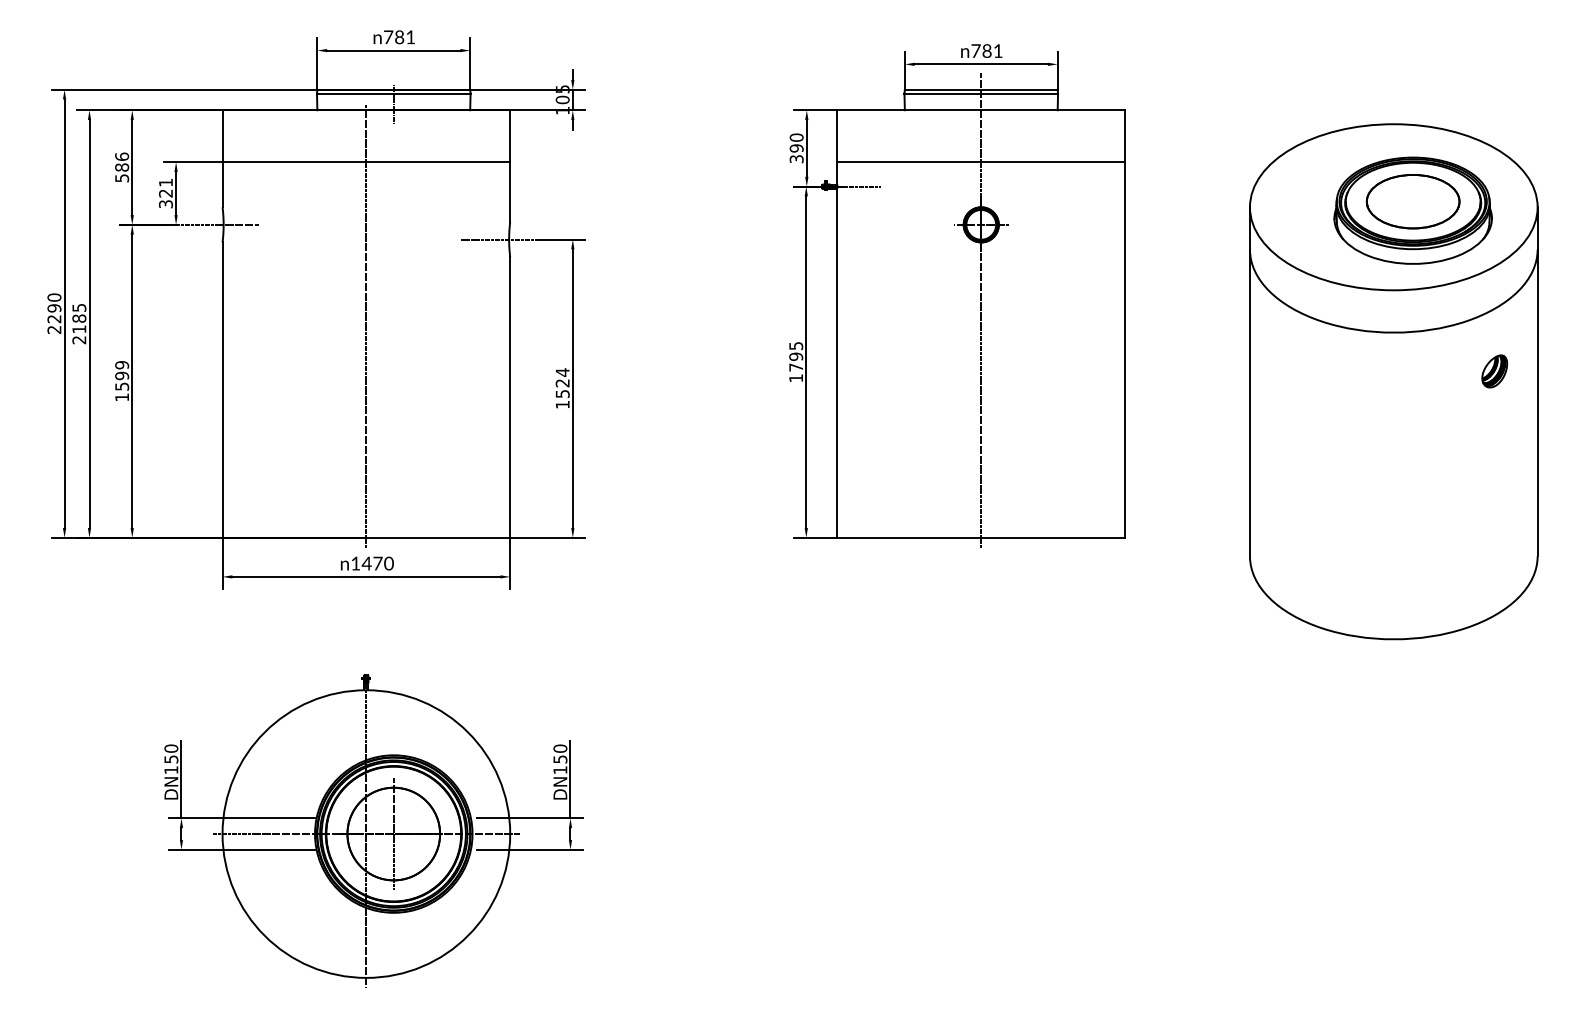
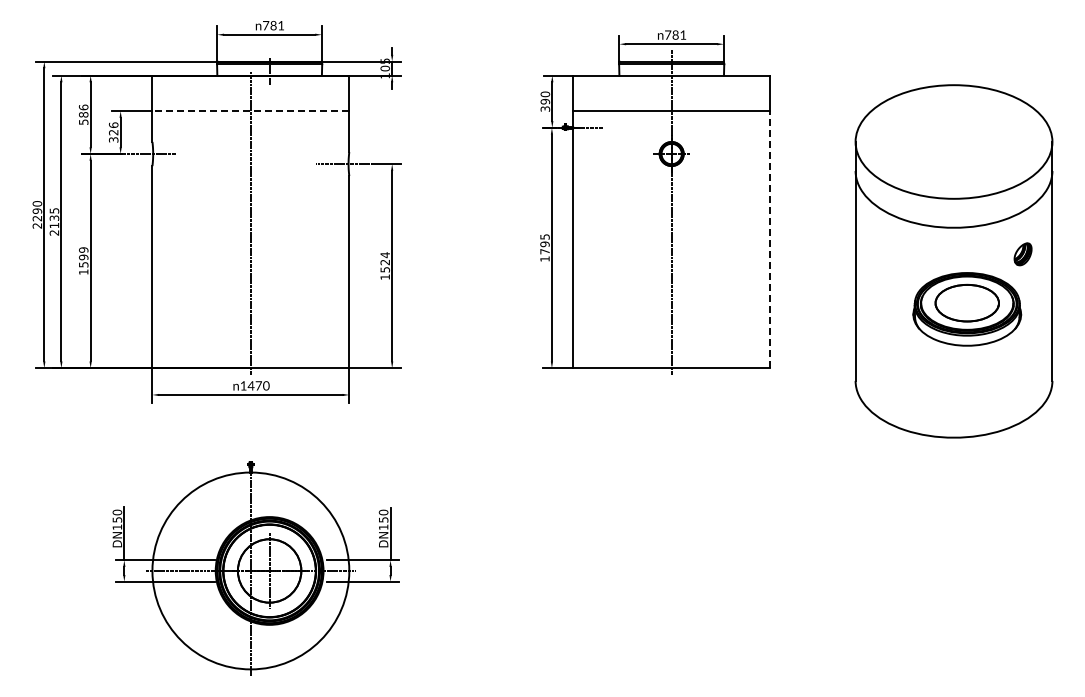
line: (365, 162) -> (250, 111), solid -> dashed
text: (165, 181) -> (113, 124), 321 -> 326
part: (1413, 210) -> (967, 309), moved
text: (79, 317) -> (54, 217), 2185 -> 2135
line: (1125, 349) -> (770, 239), solid -> dashed

